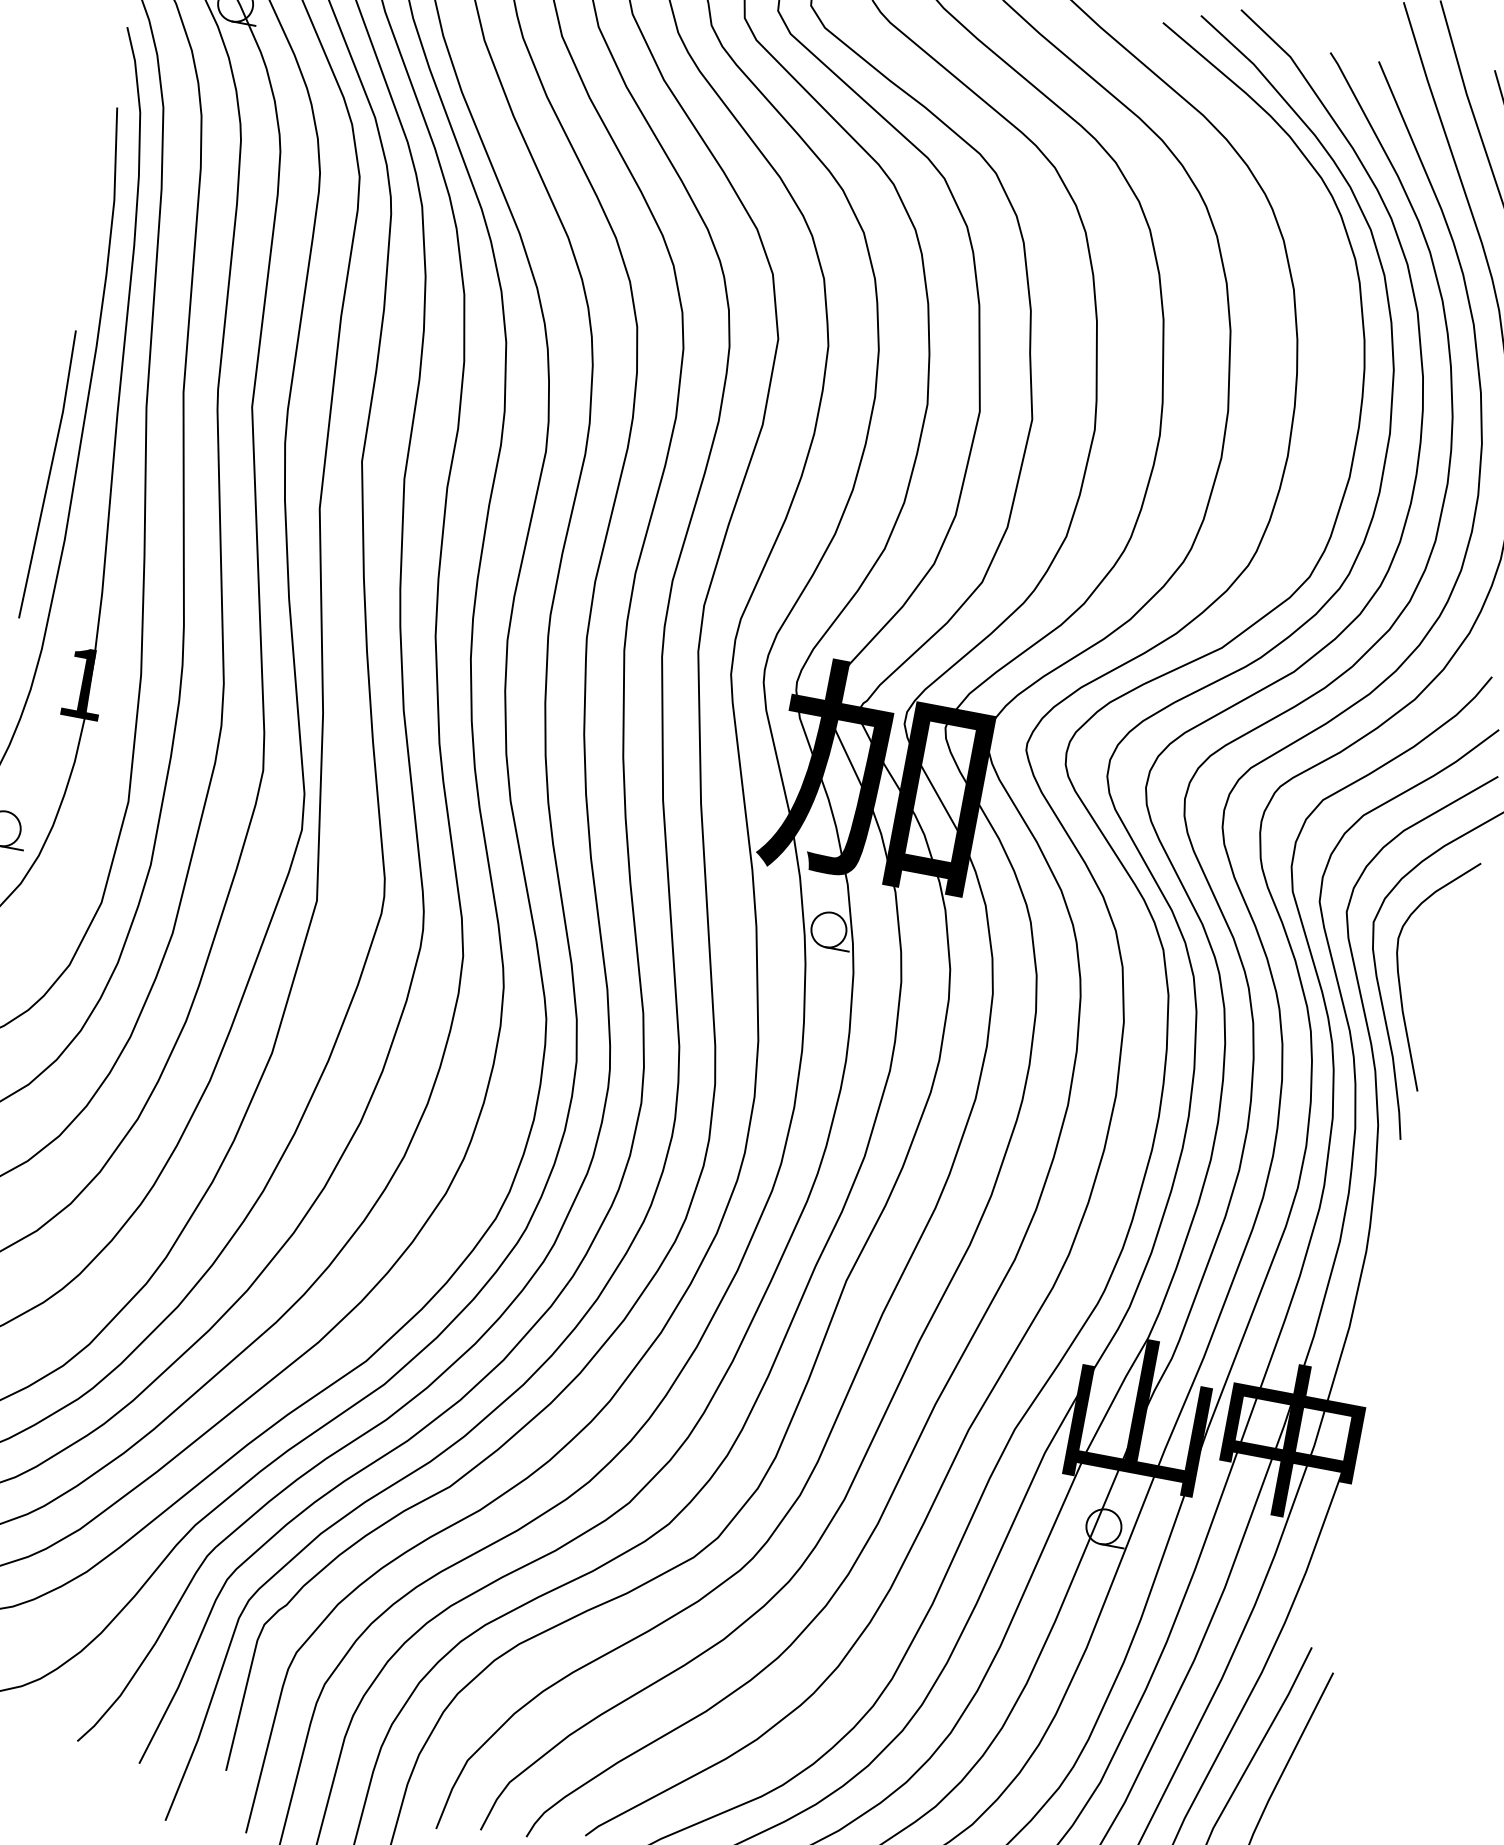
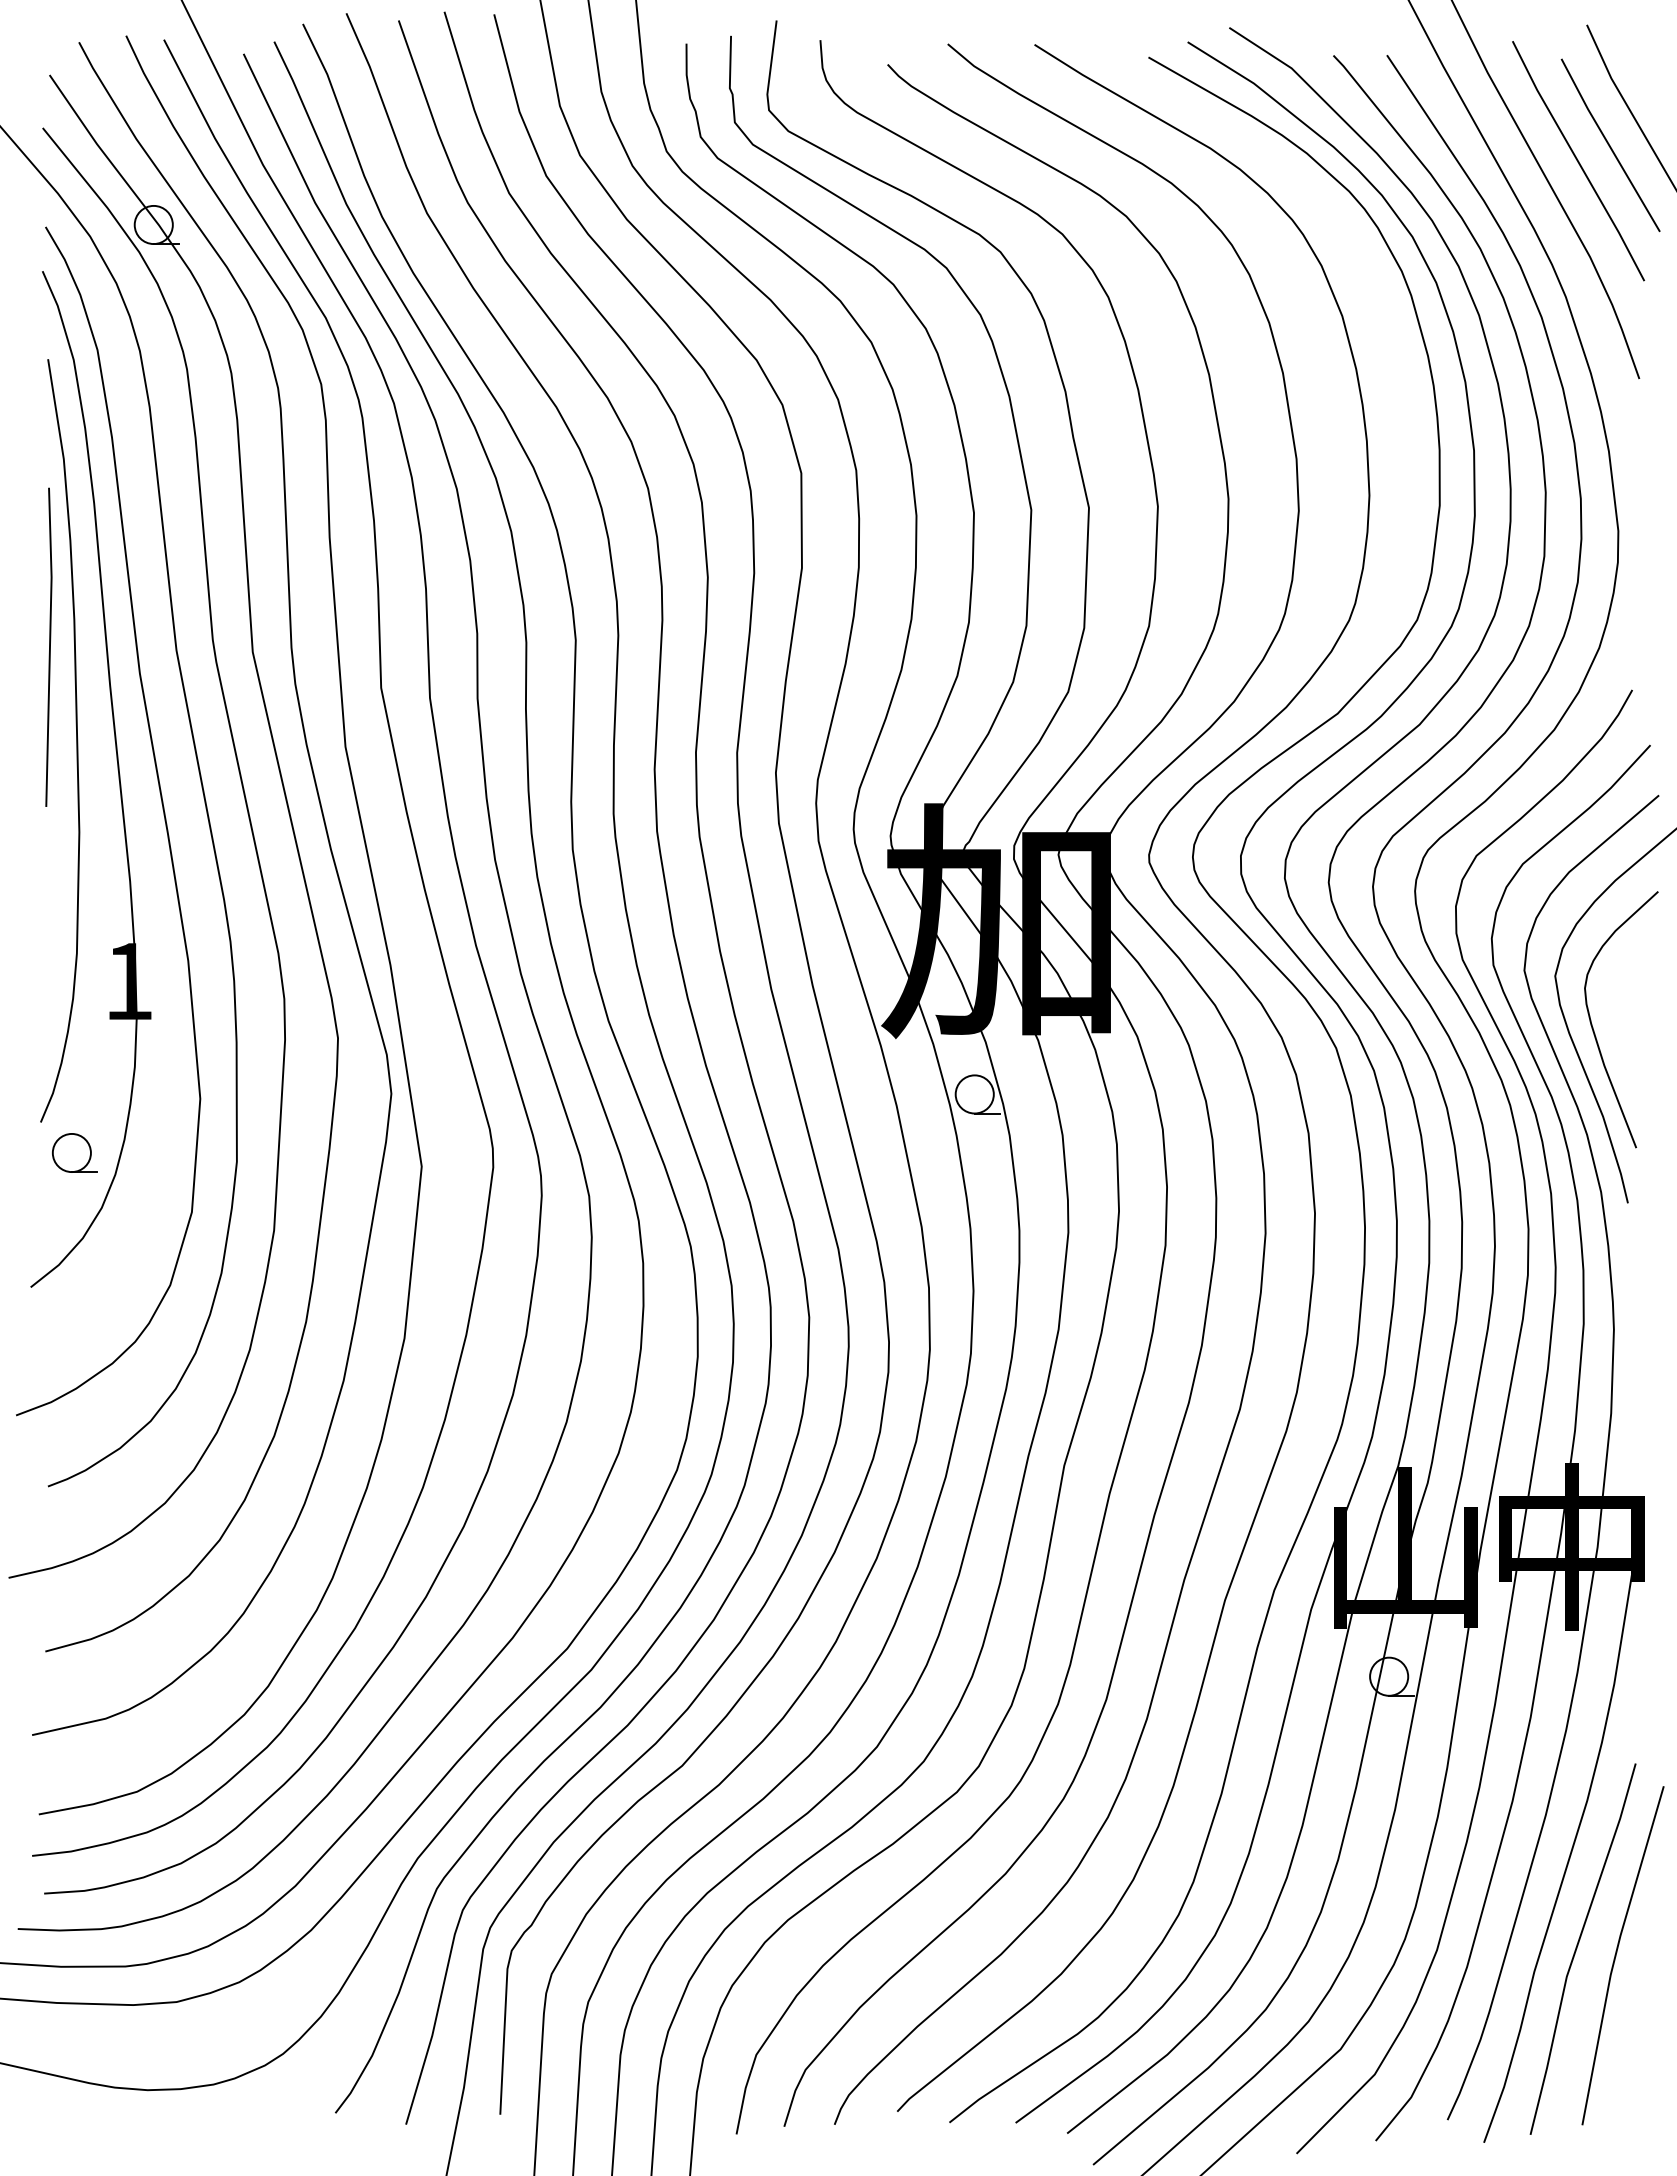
line: (49, 473) -> (49, 646), moved

